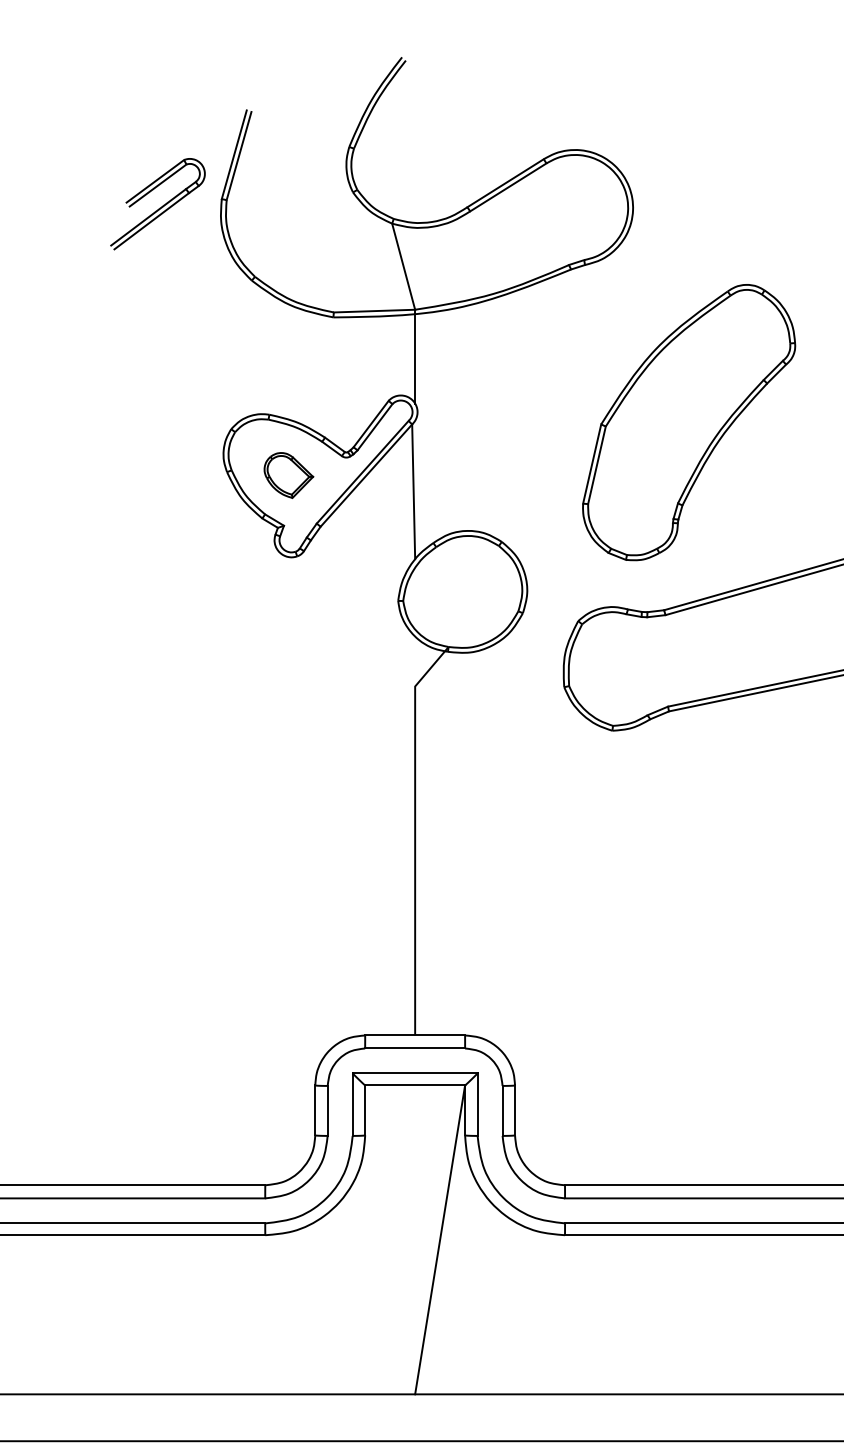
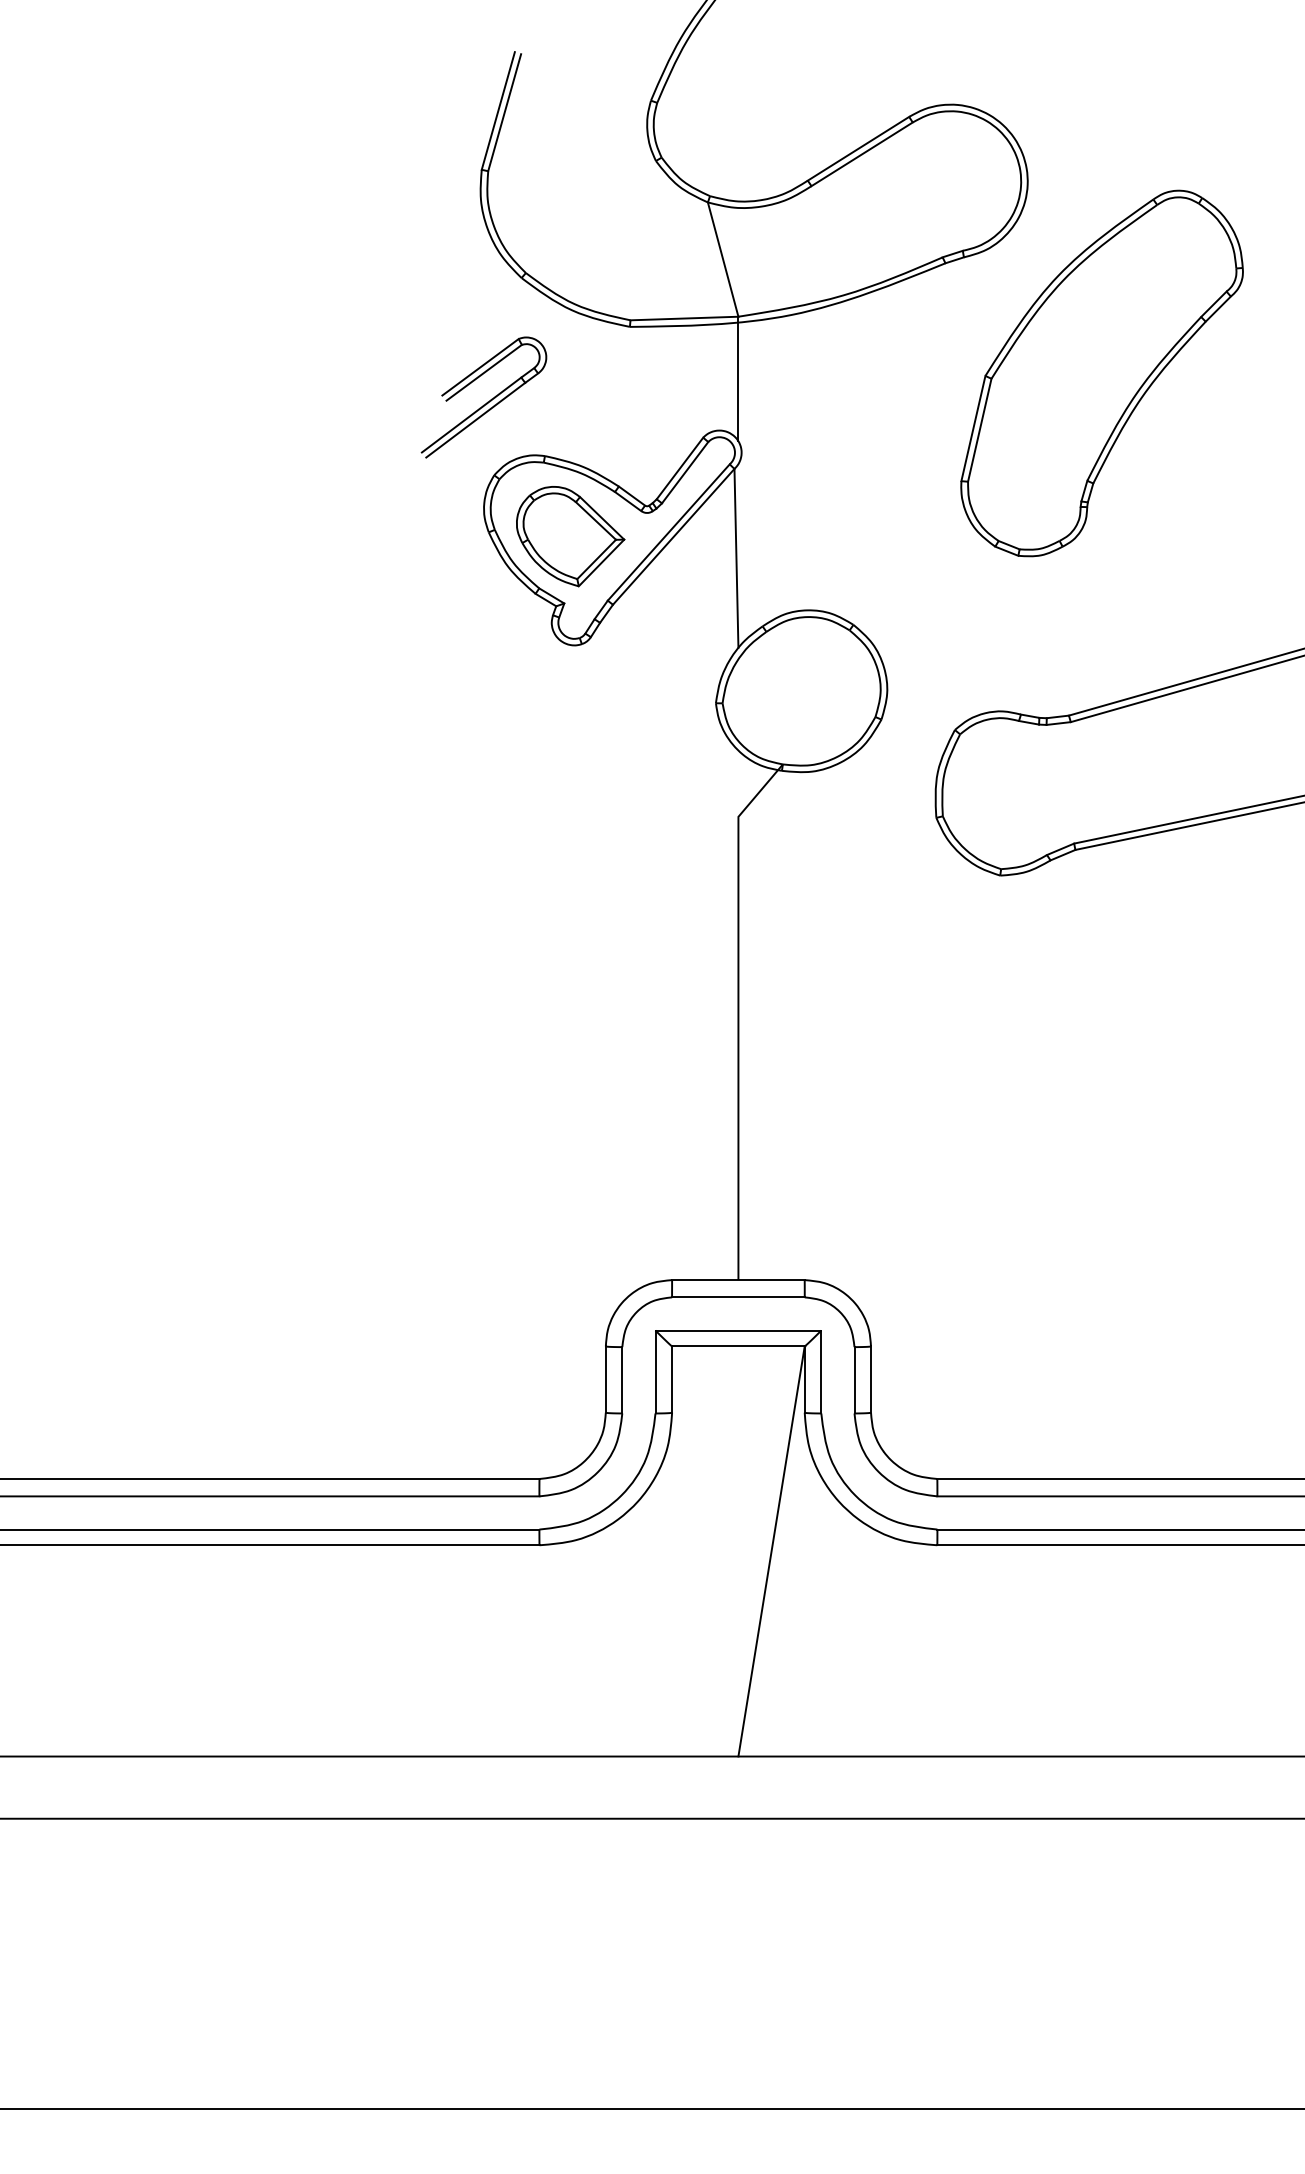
part: (157, 204) -> (483, 397), moved
part: (688, 422) -> (1101, 373), moved
part: (288, 475) -> (570, 536), size x1.67

